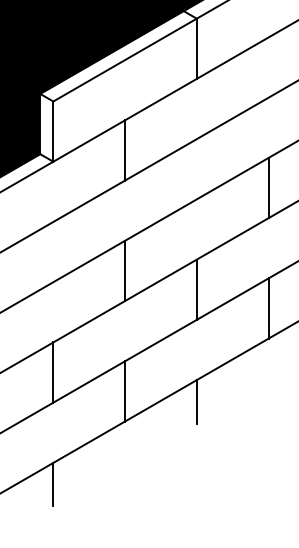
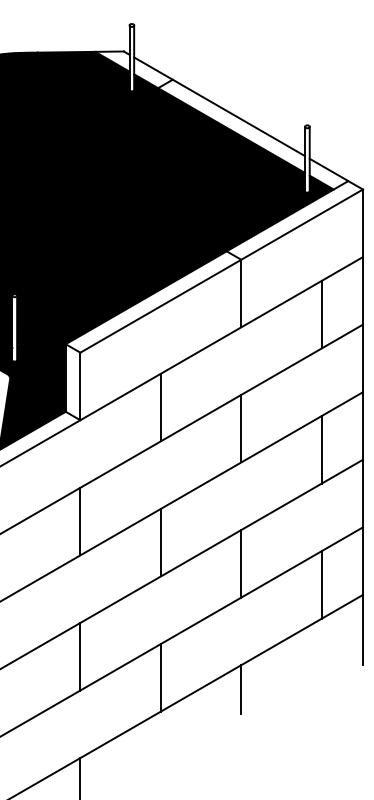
line: (268, 67) -> (321, 314), added
line: (196, 169) -> (241, 428), added
line: (53, 252) -> (80, 521), added

